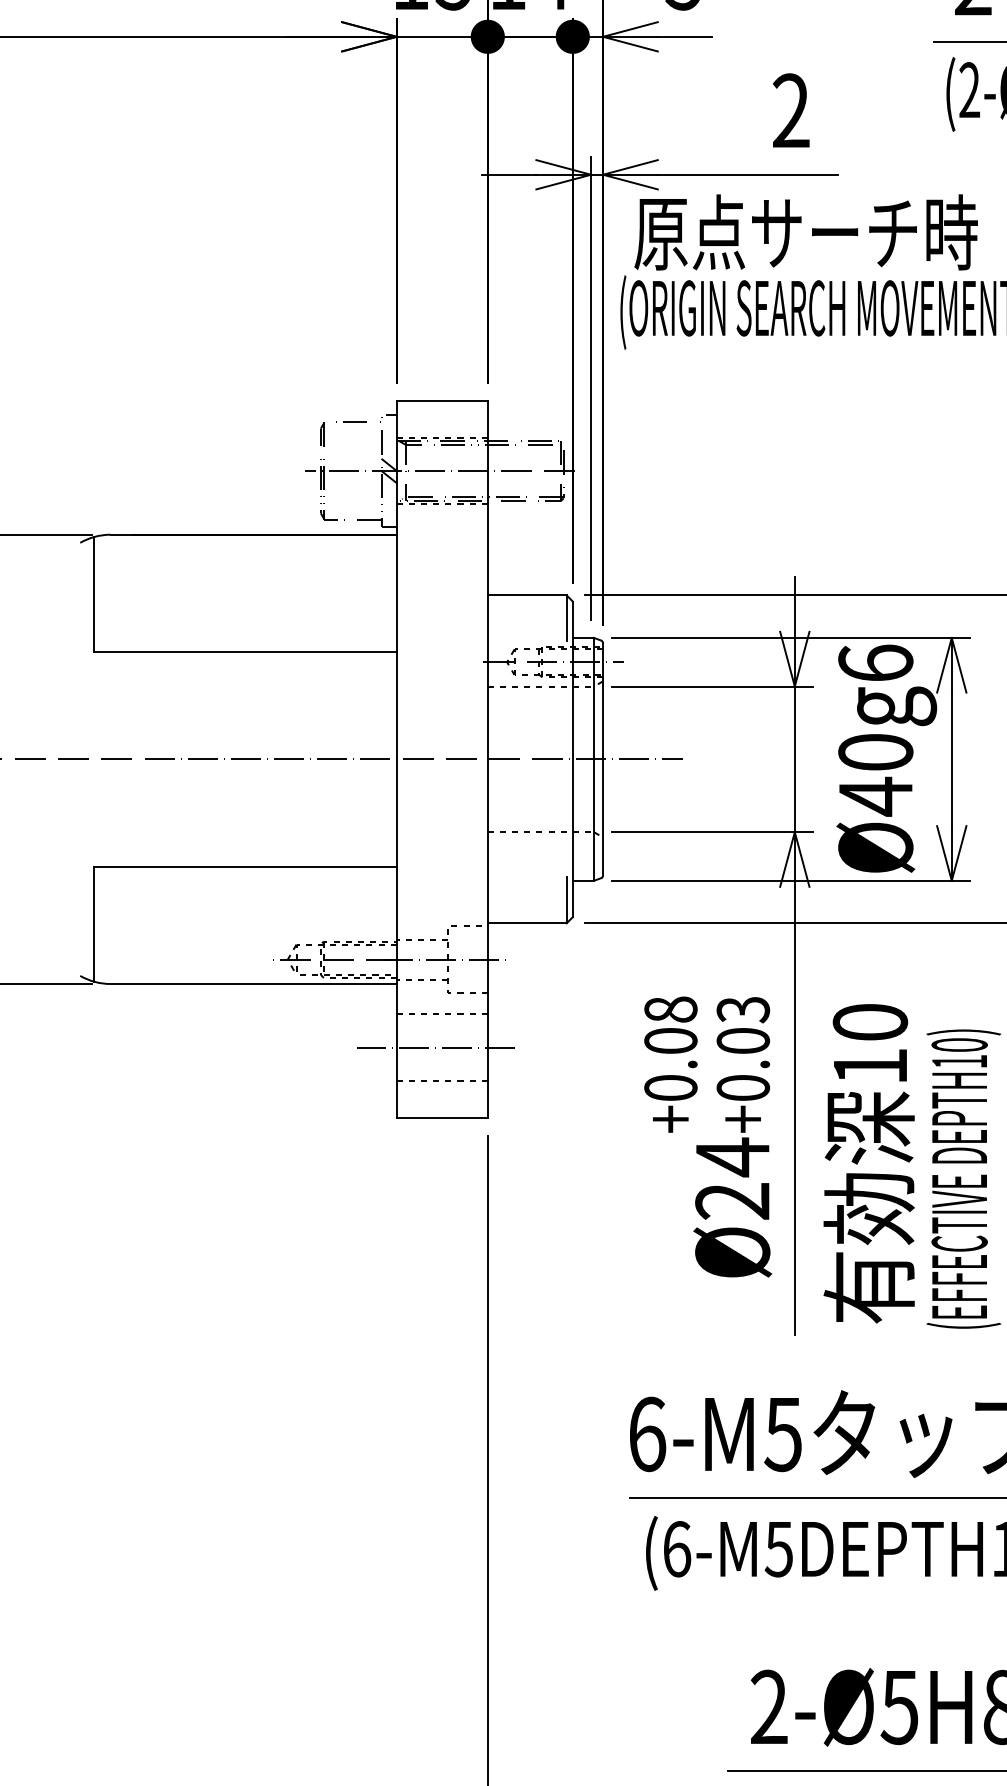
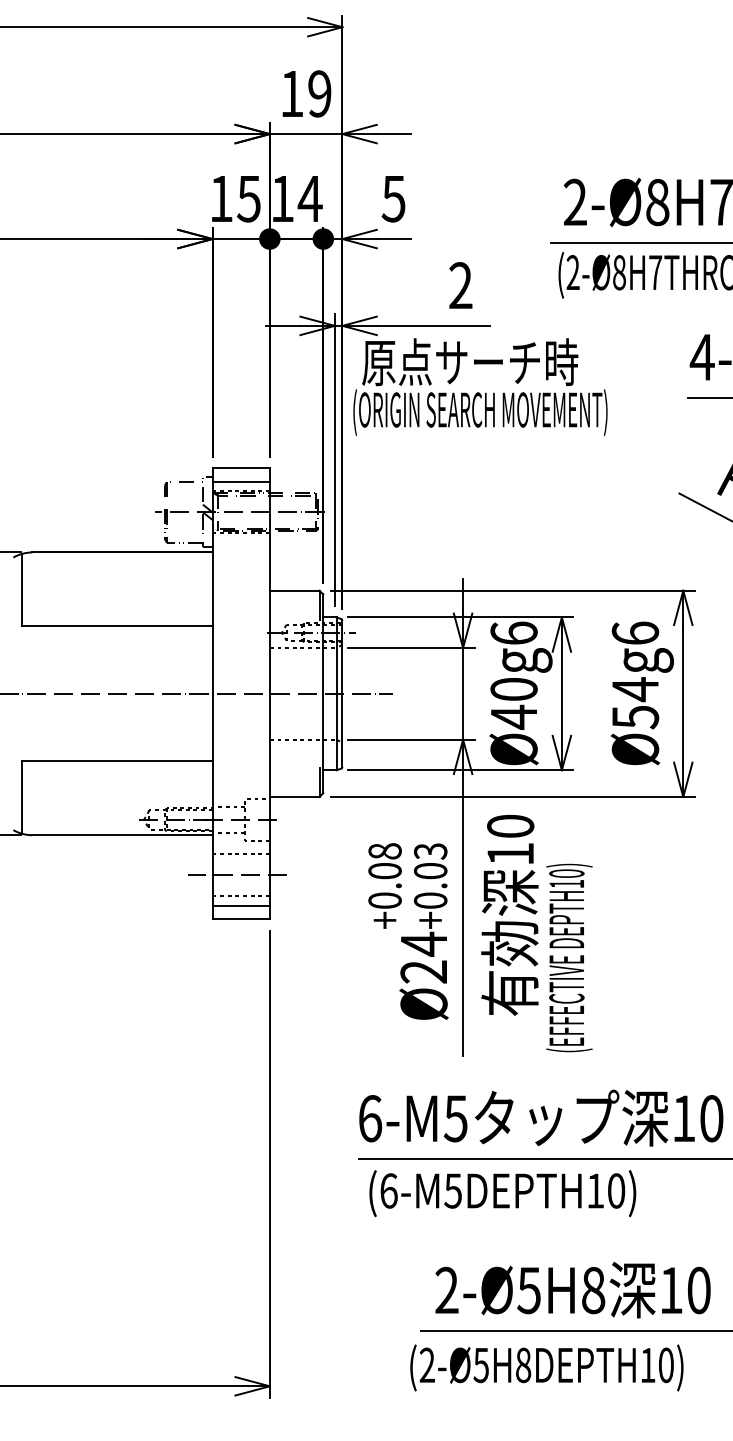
line: (441, 423) -> (240, 482), added
line: (441, 1095) -> (240, 905), added
text: (868, 1163) -> (509, 915), moved

